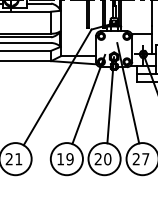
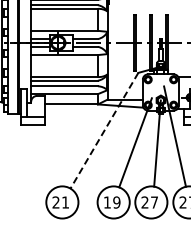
line: (57, 88) -> (104, 131), solid -> dashed
text: (107, 159) -> (154, 202), 20 -> 27

